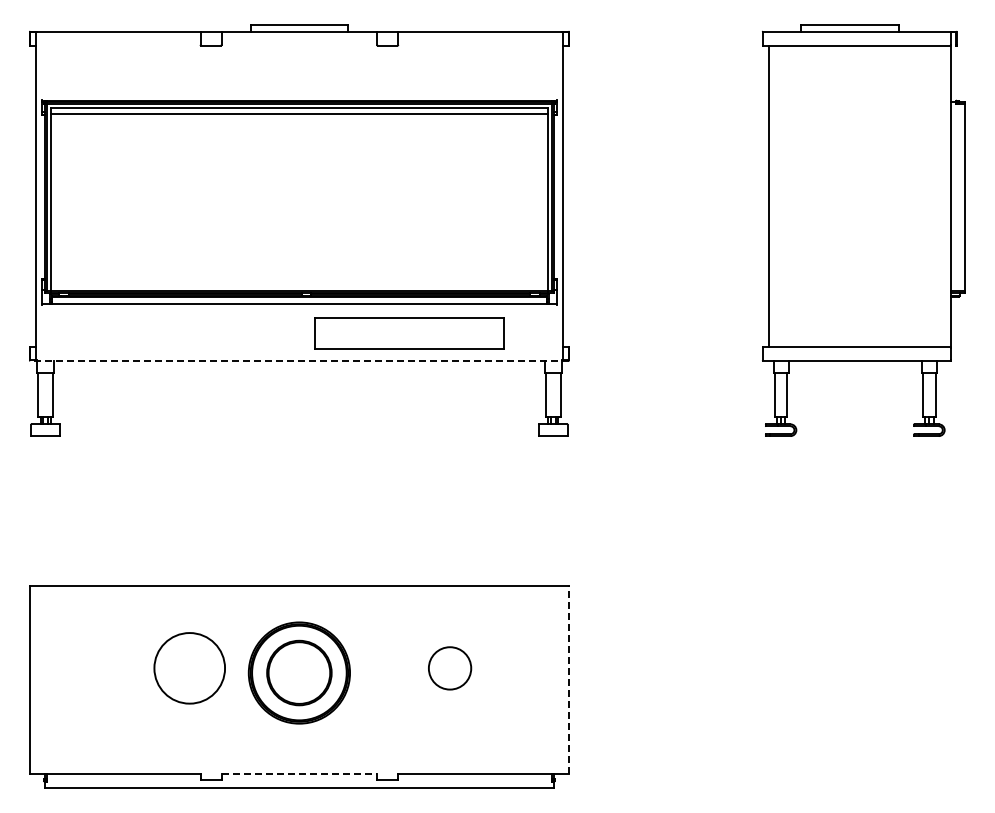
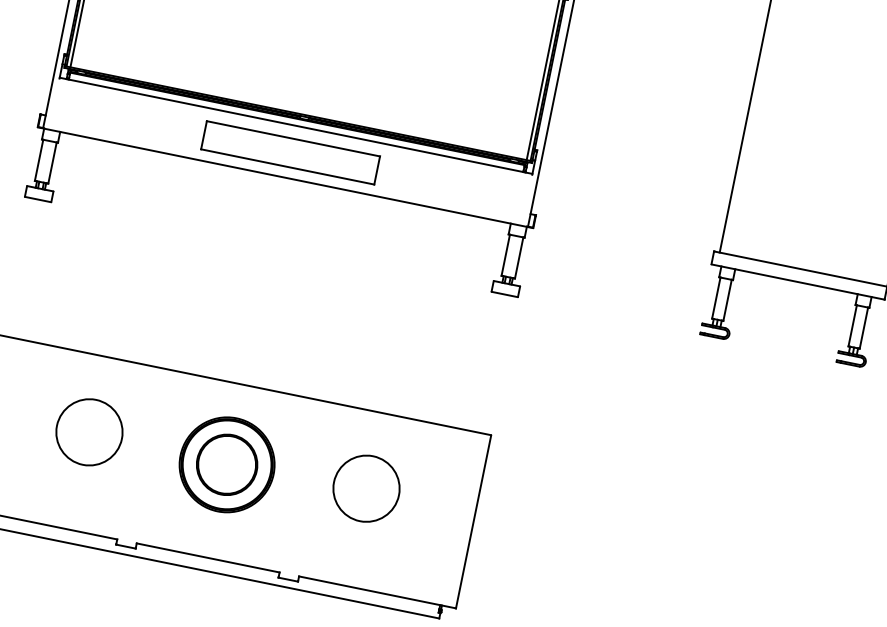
part: (409, 333) -> (290, 152), moved
line: (298, 360) -> (284, 177), dashed -> solid
circle: (189, 668) -> (89, 432), moved
circle: (449, 668) -> (365, 488), size x1.67
line: (568, 680) -> (473, 522), dashed -> solid
line: (299, 774) -> (208, 558), dashed -> solid

